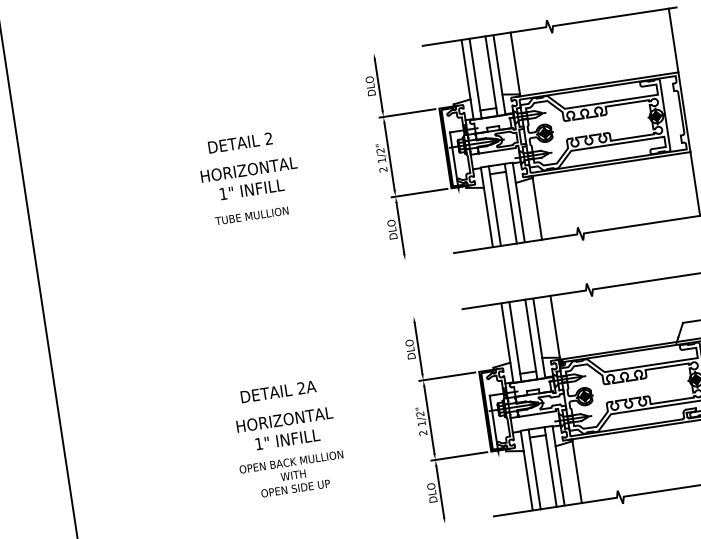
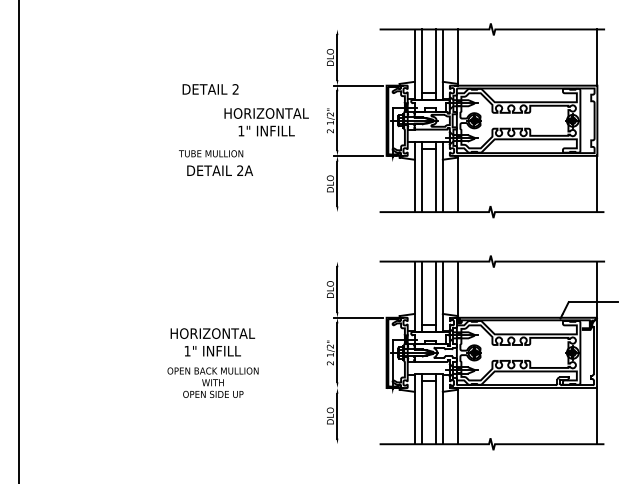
text: (250, 179) -> (266, 122), moved
text: (277, 391) -> (219, 170), moved
line: (459, 456) -> (358, 388), removed

